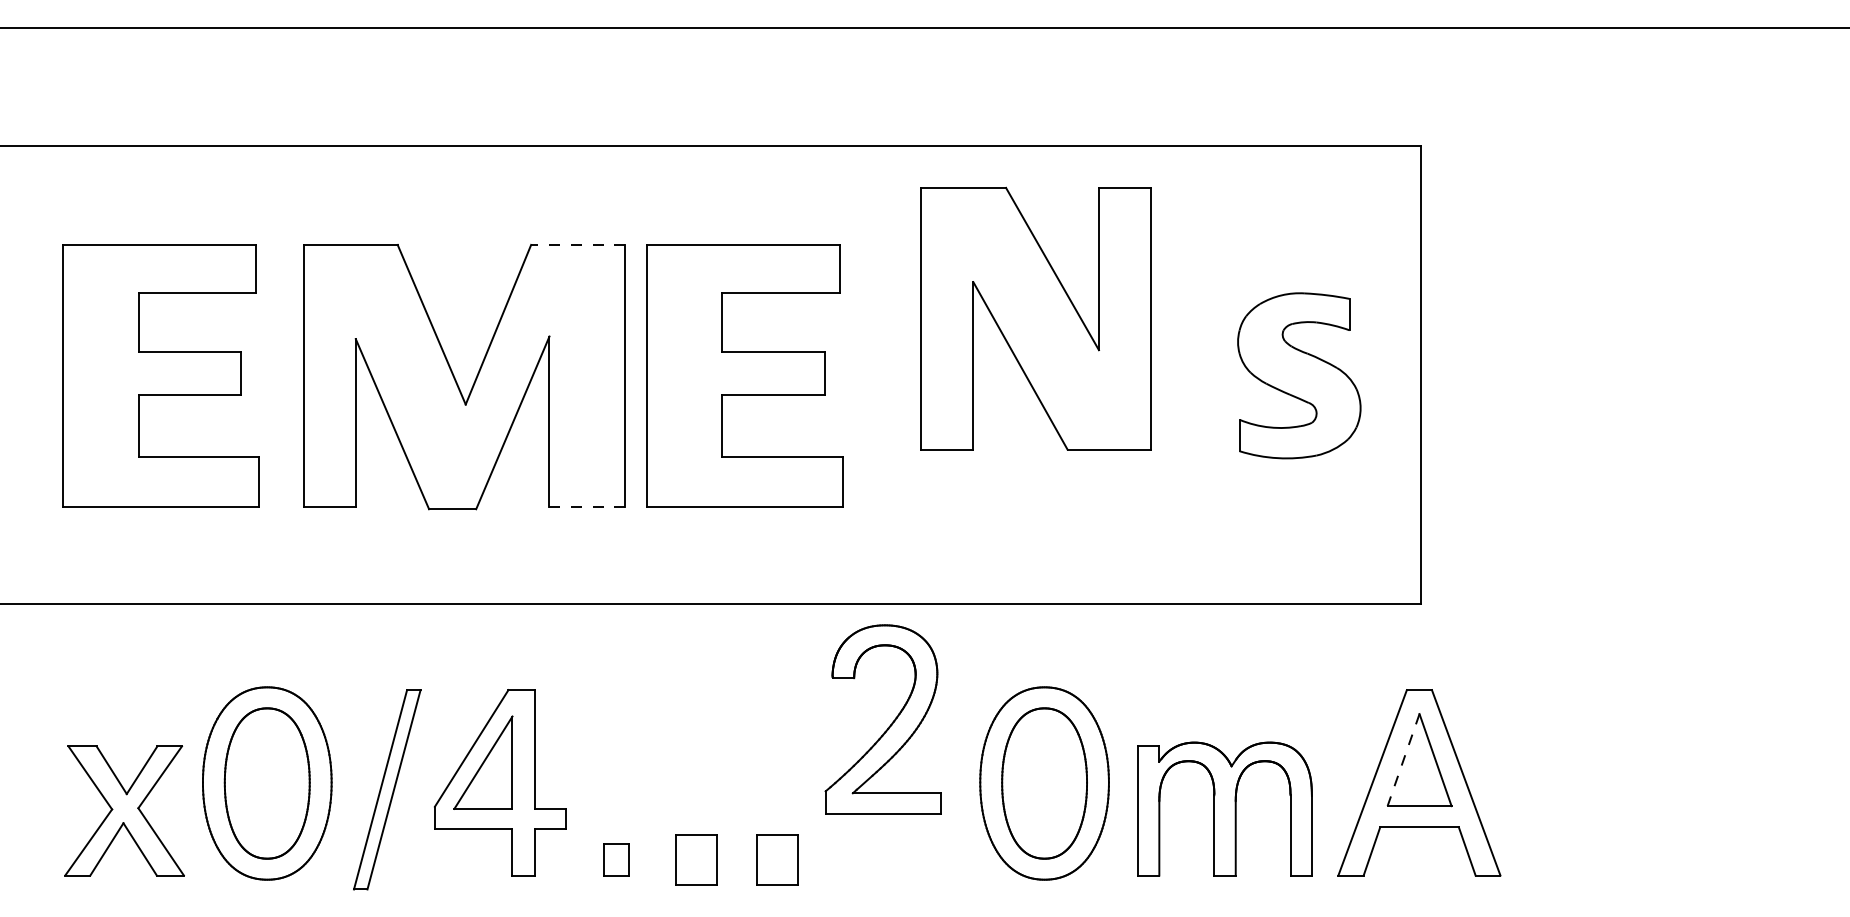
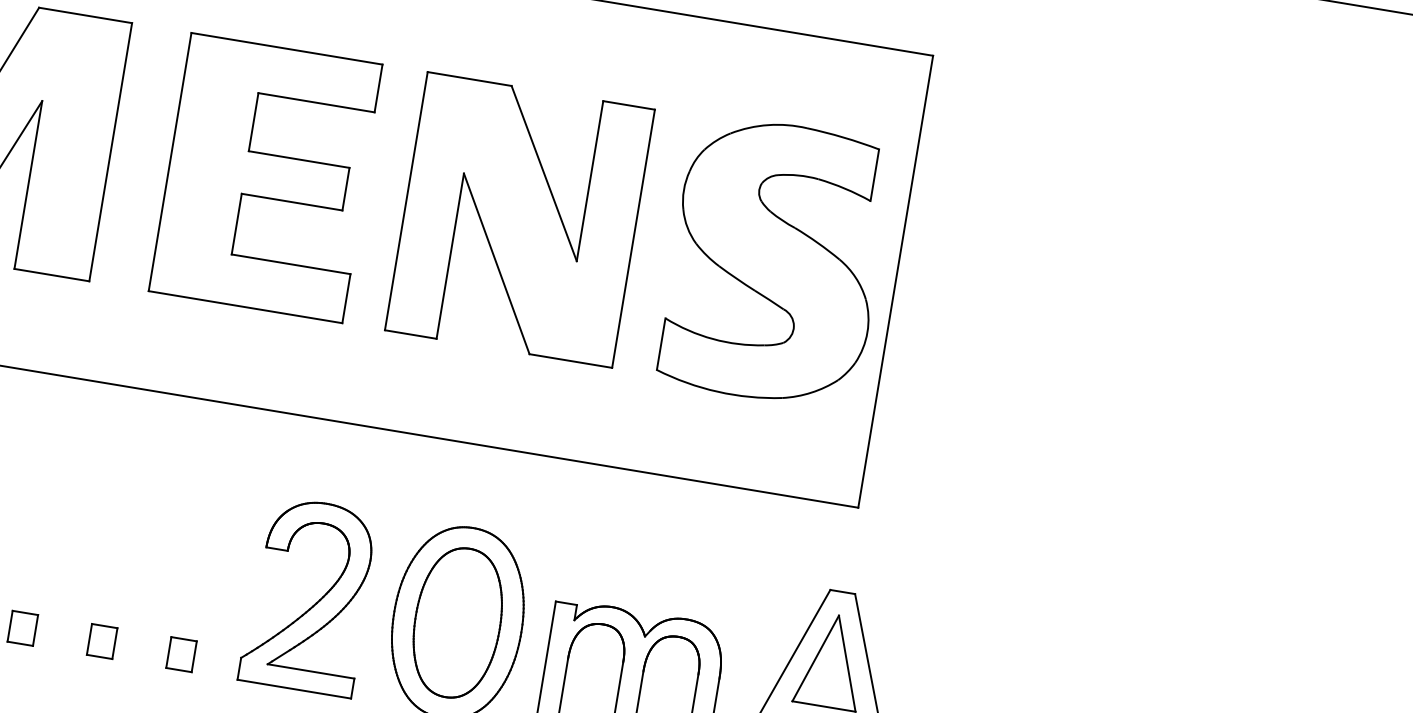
line: (577, 244) -> (84, 14), dashed -> solid
part: (1035, 318) -> (519, 219), moved
part: (744, 375) -> (266, 177), moved
part: (1299, 375) -> (775, 262), size x1.67
line: (587, 506) -> (52, 275), dashed -> solid
part: (889, 725) -> (314, 603), moved
line: (1403, 760) -> (815, 658), dashed -> solid
part: (696, 859) -> (101, 641), size x0.62
part: (776, 859) -> (180, 654), size x0.62

